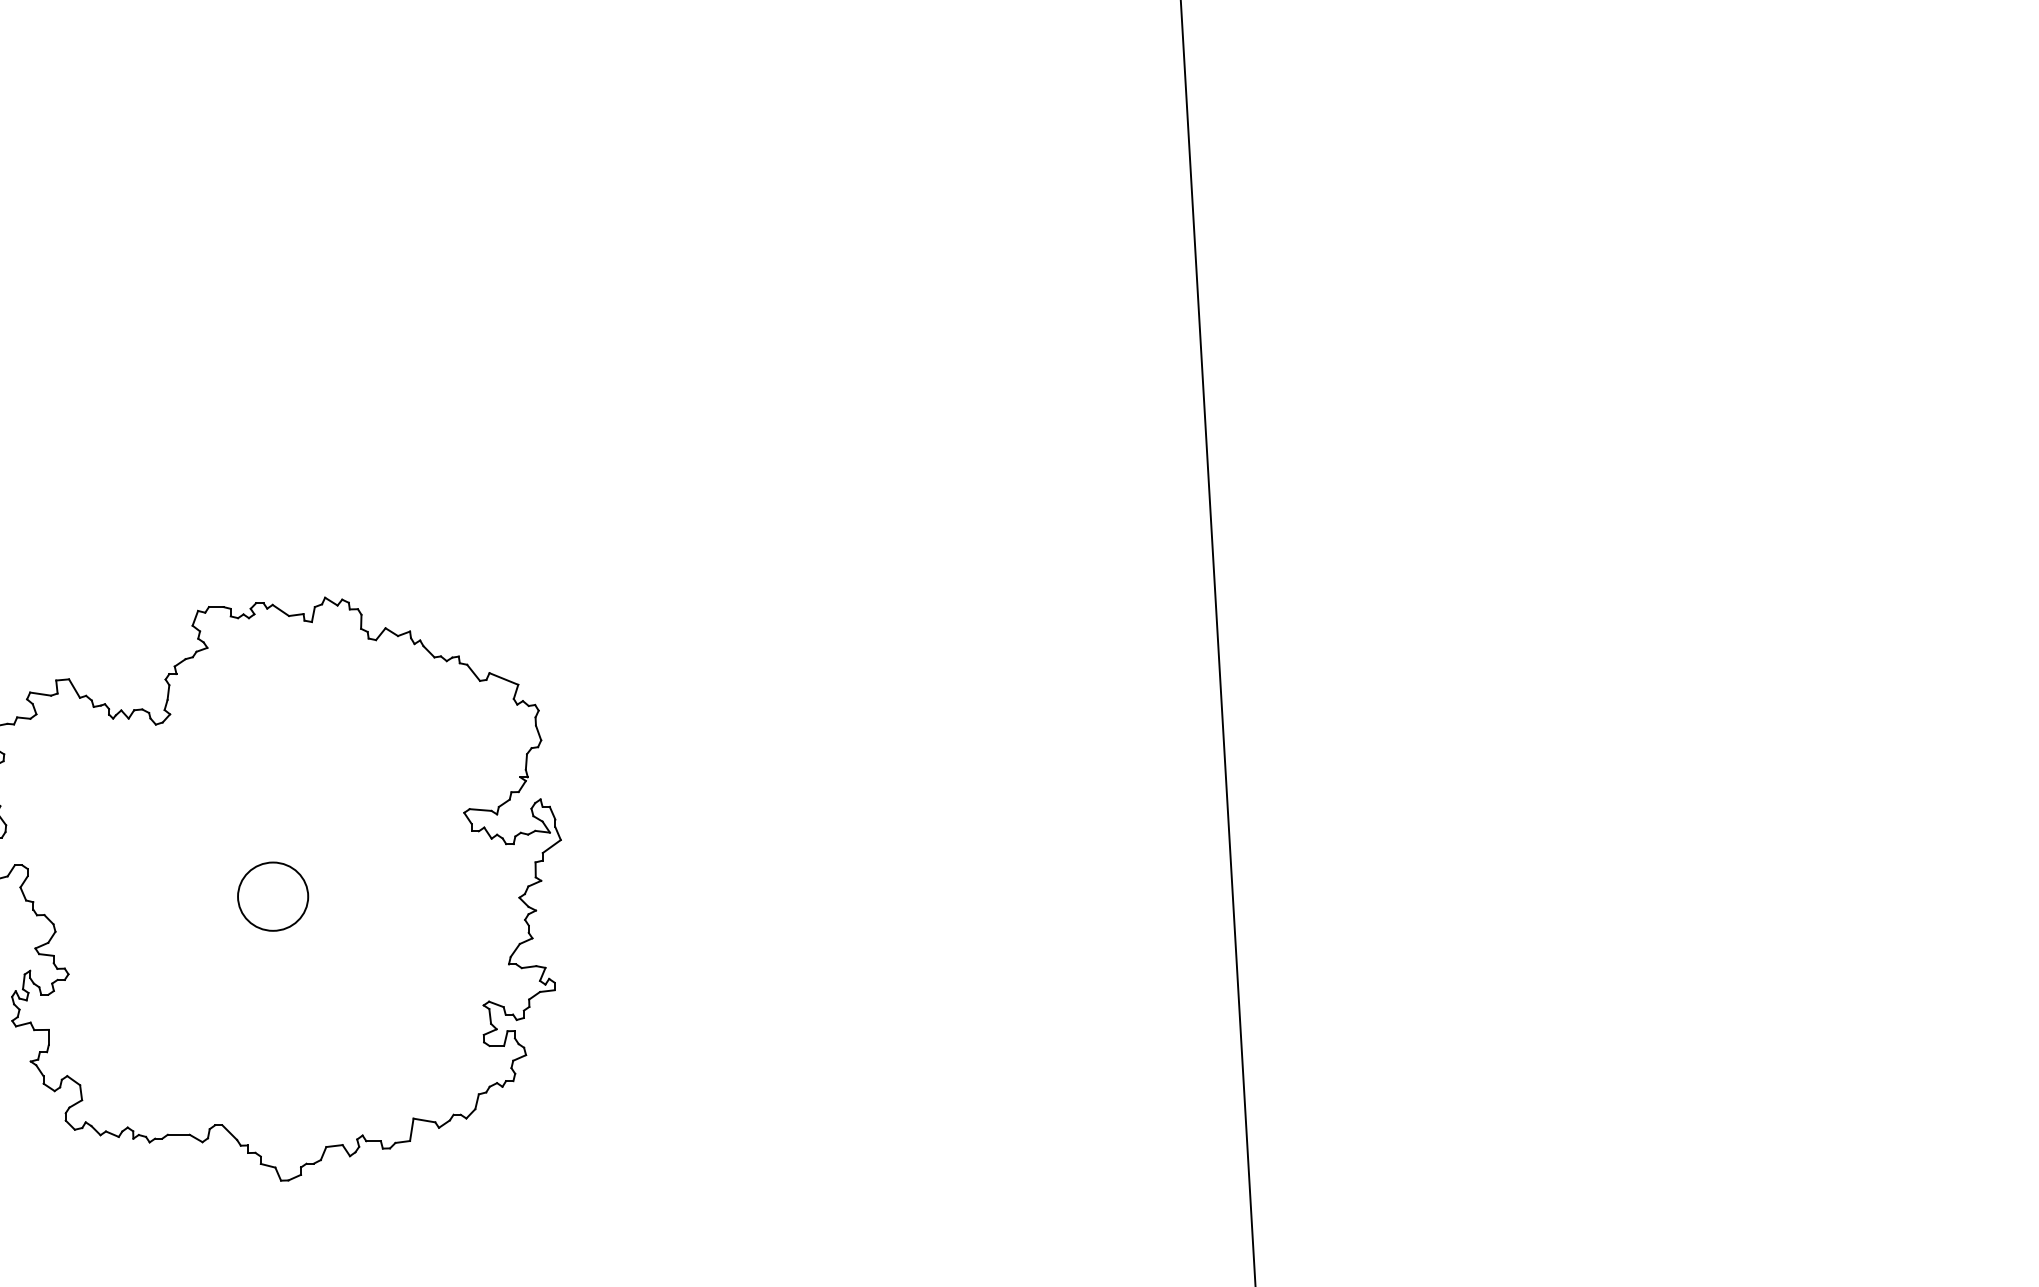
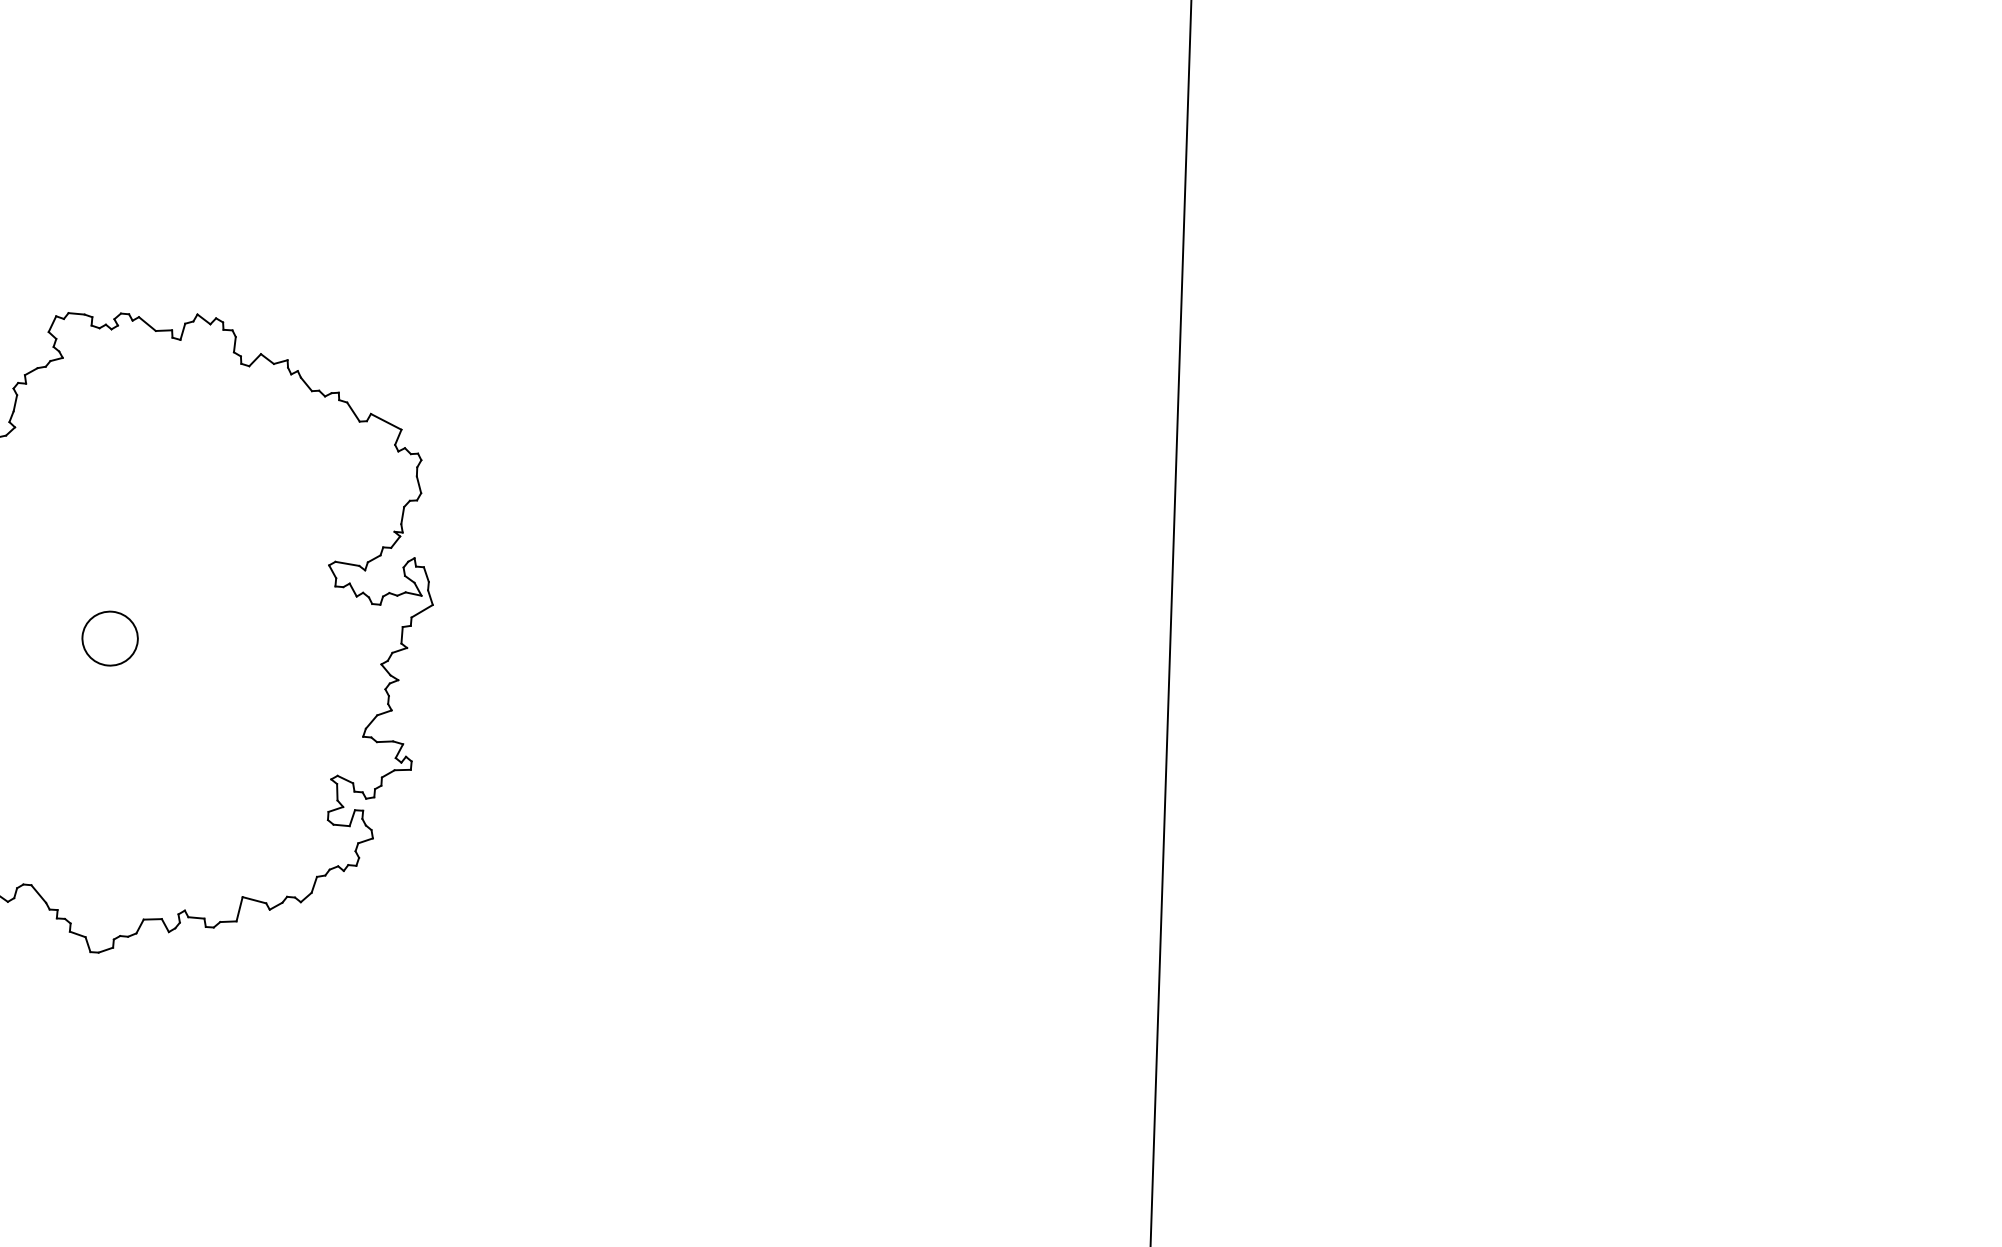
part: (272, 896) -> (109, 638), size x0.71

